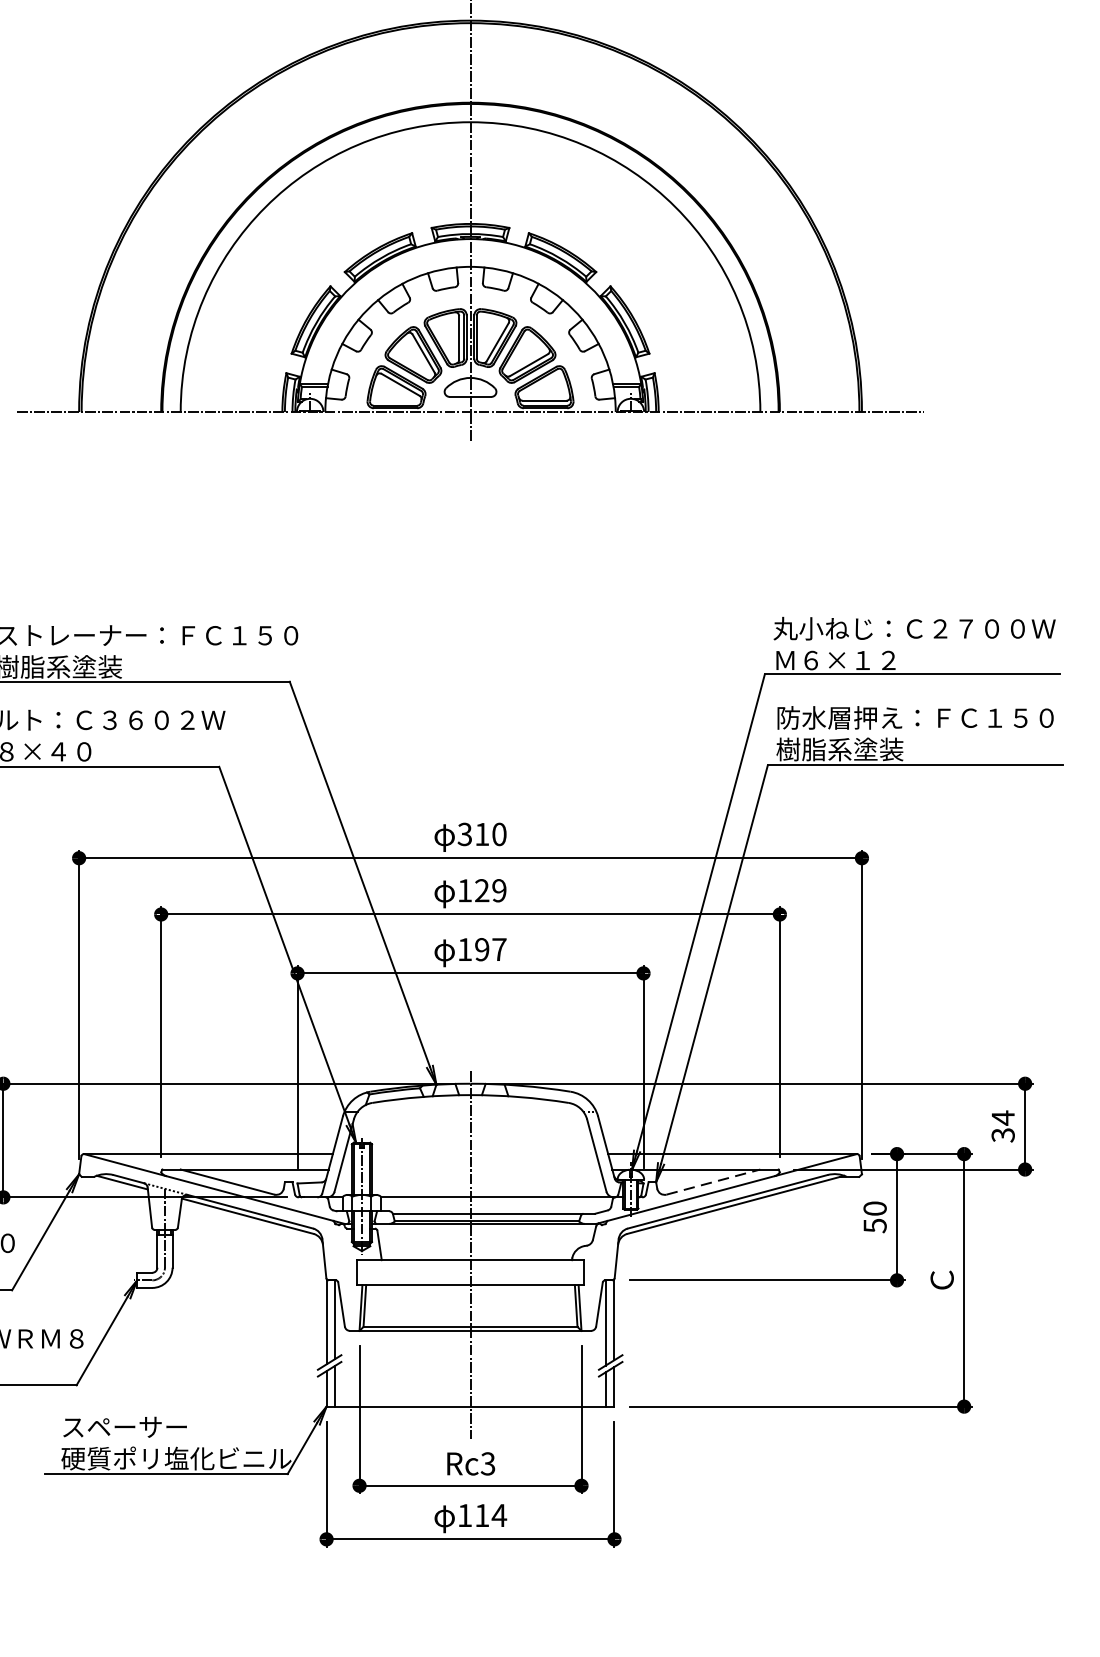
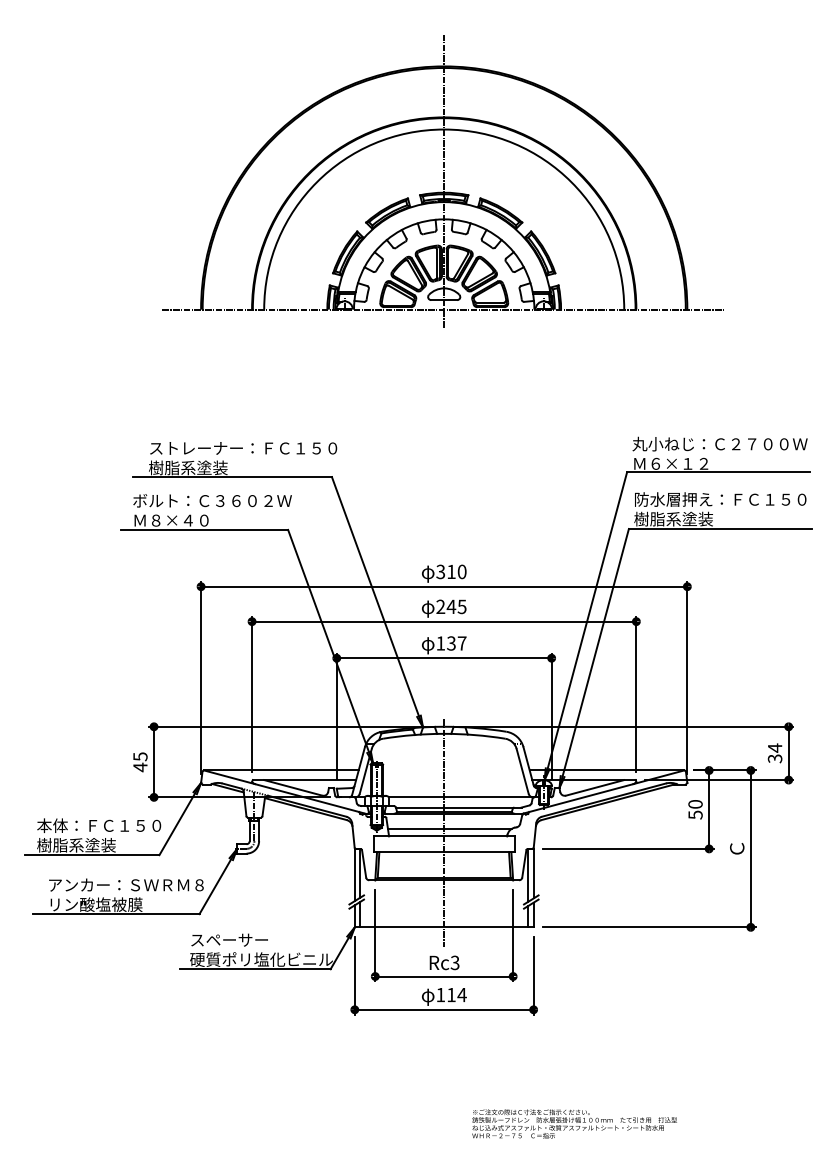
text: (482, 890) -> (451, 606), 129 -> 245
text: (482, 949) -> (451, 643), 197 -> 137
line: (714, 1181) -> (595, 787), dashed -> solid
line: (479, 1247) -> (449, 828), added

